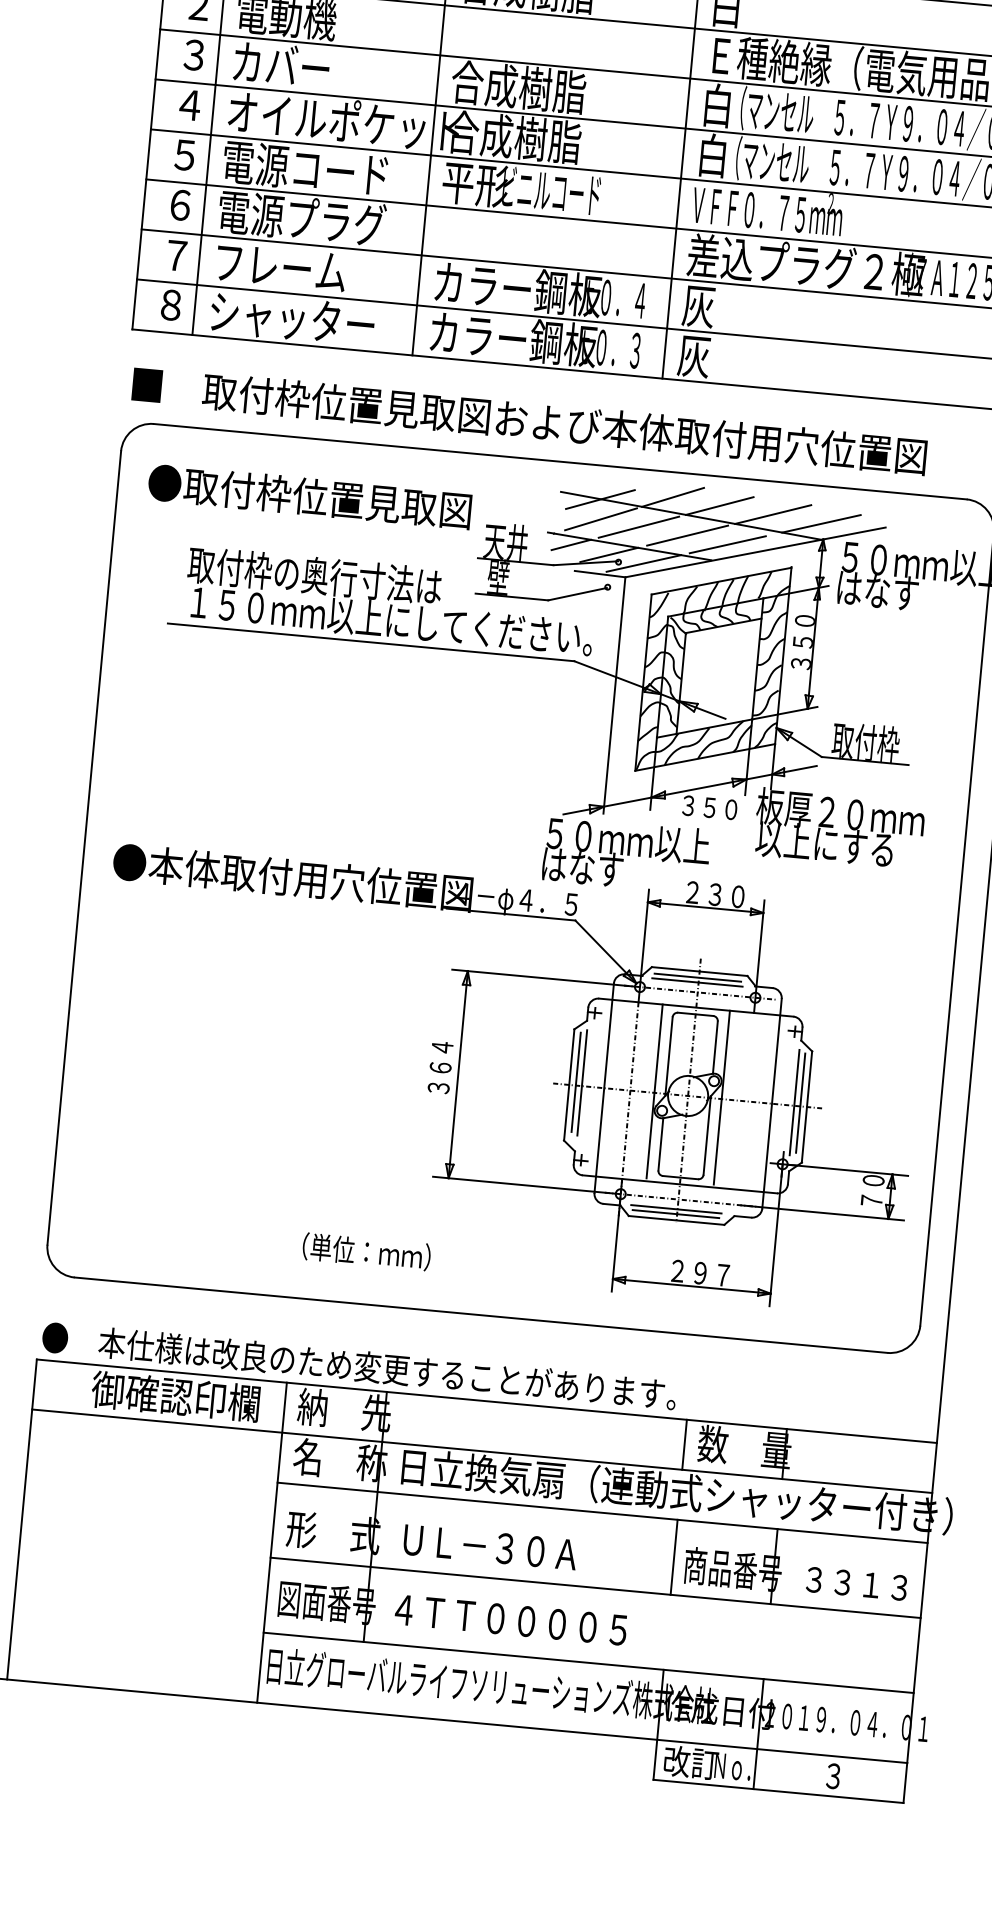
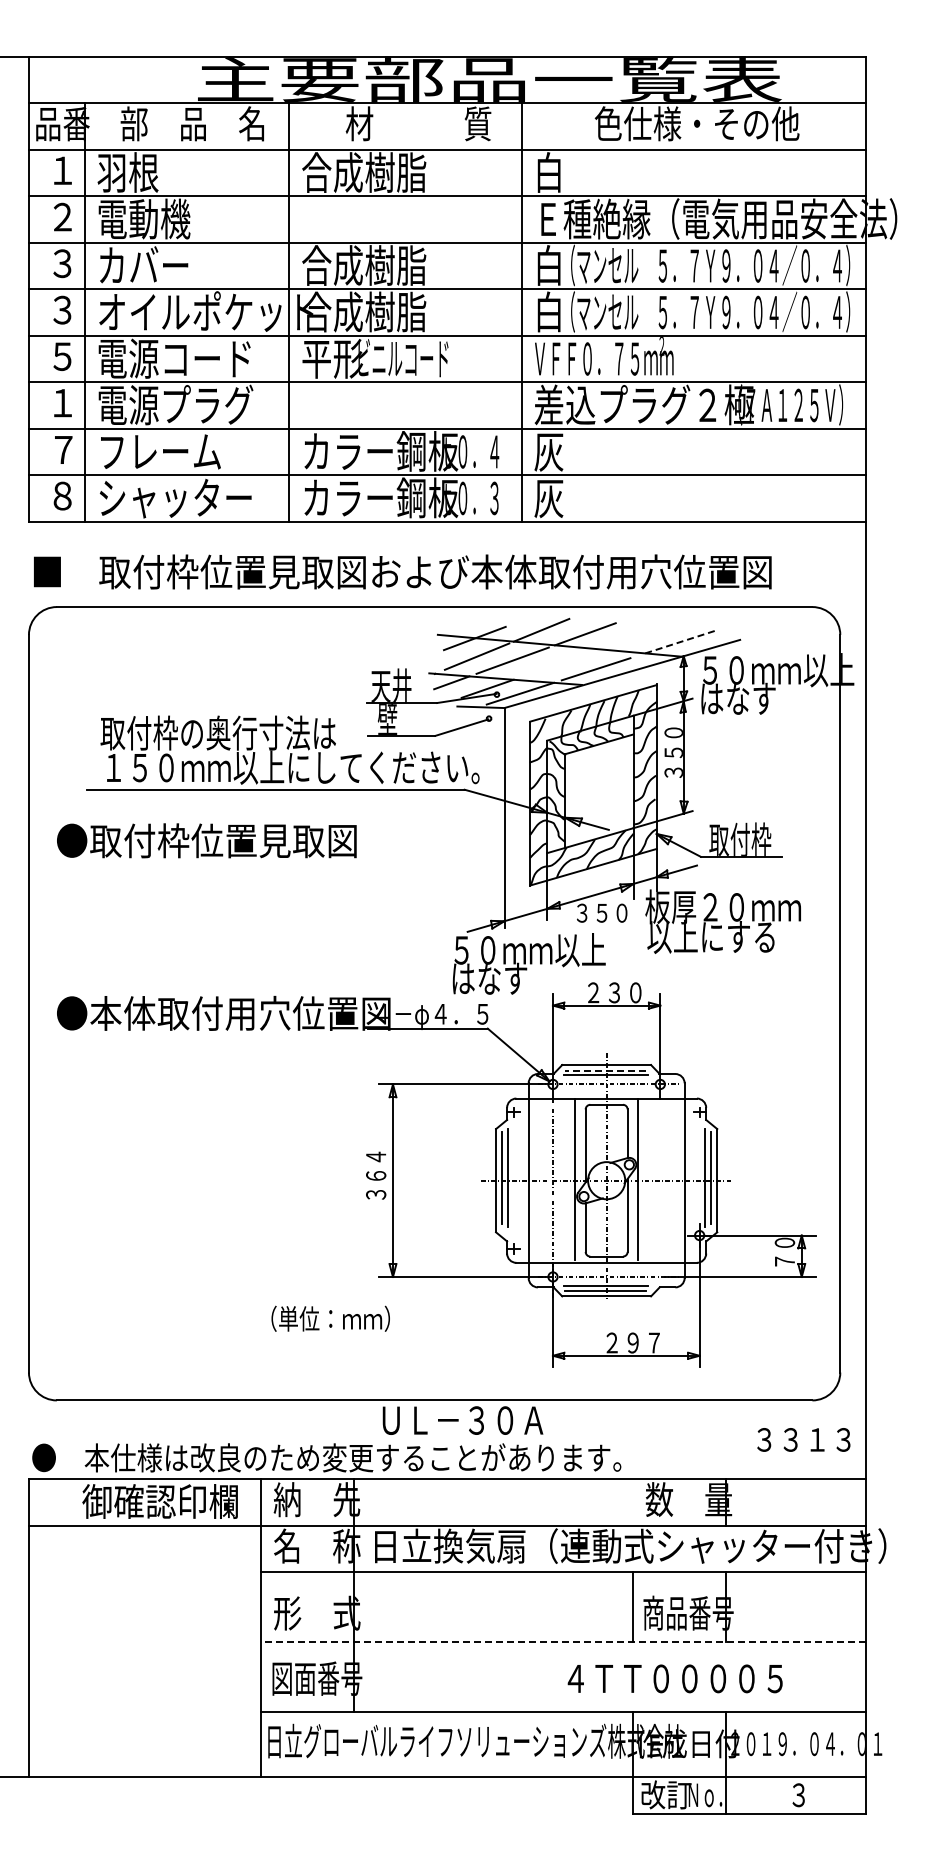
text: (189, 104) -> (62, 309), ４ -> ３
text: (180, 204) -> (62, 402), ６ -> １
text: (309, 496) -> (206, 840), moved
line: (773, 514) -> (635, 637), removed
line: (822, 523) -> (681, 641), solid -> dashed
line: (686, 534) -> (557, 663), removed
line: (697, 977) -> (605, 1070), solid -> dashed
text: (366, 1251) -> (330, 1318), moved
line: (684, 1444) -> (633, 1502), removed
text: (489, 1547) -> (462, 1420), moved
text: (856, 1583) -> (803, 1439), moved
line: (594, 1587) -> (562, 1641), solid -> dashed
text: (510, 1619) -> (674, 1678), moved

